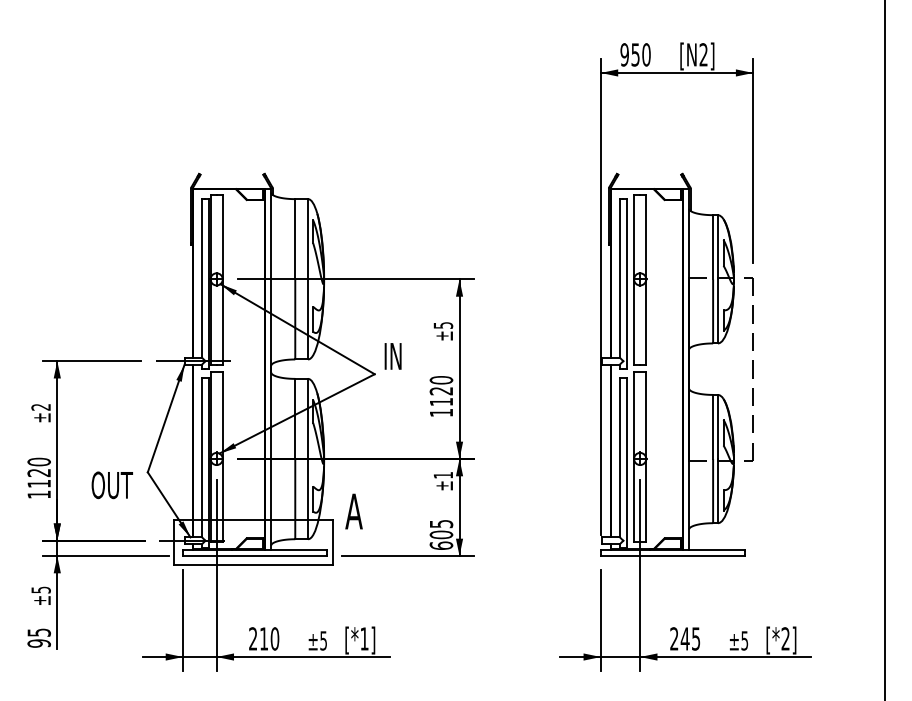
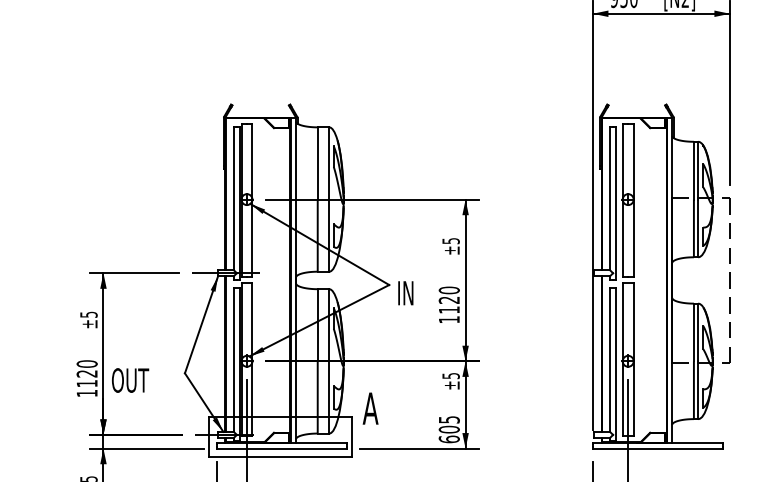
text: (392, 356) -> (405, 293), moved
text: (40, 407) -> (88, 314), ±2 -> ±5
text: (443, 475) -> (451, 376), ±1 -> ±5
text: (111, 485) -> (129, 380), moved

